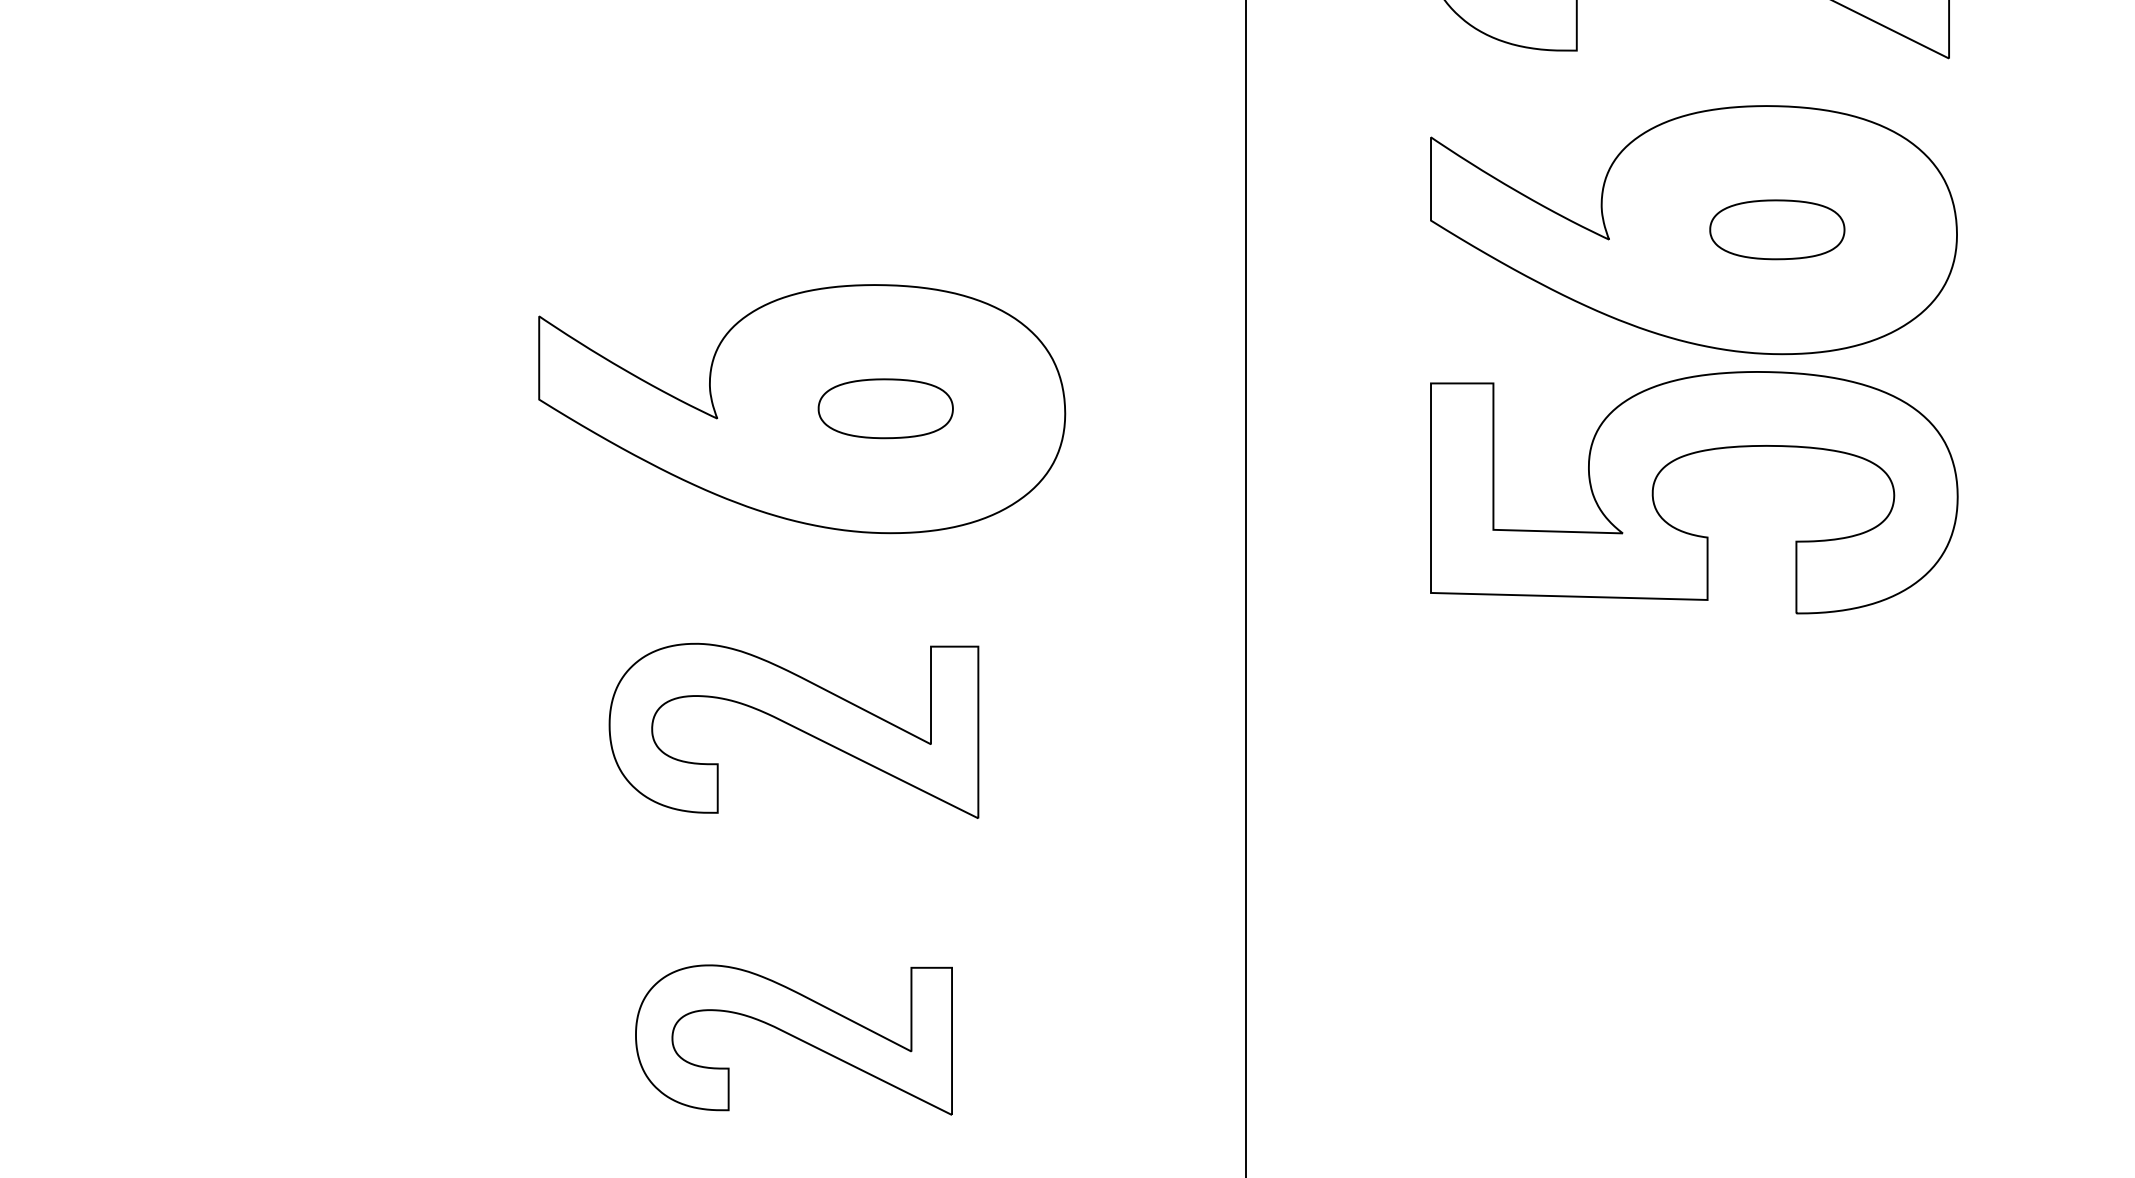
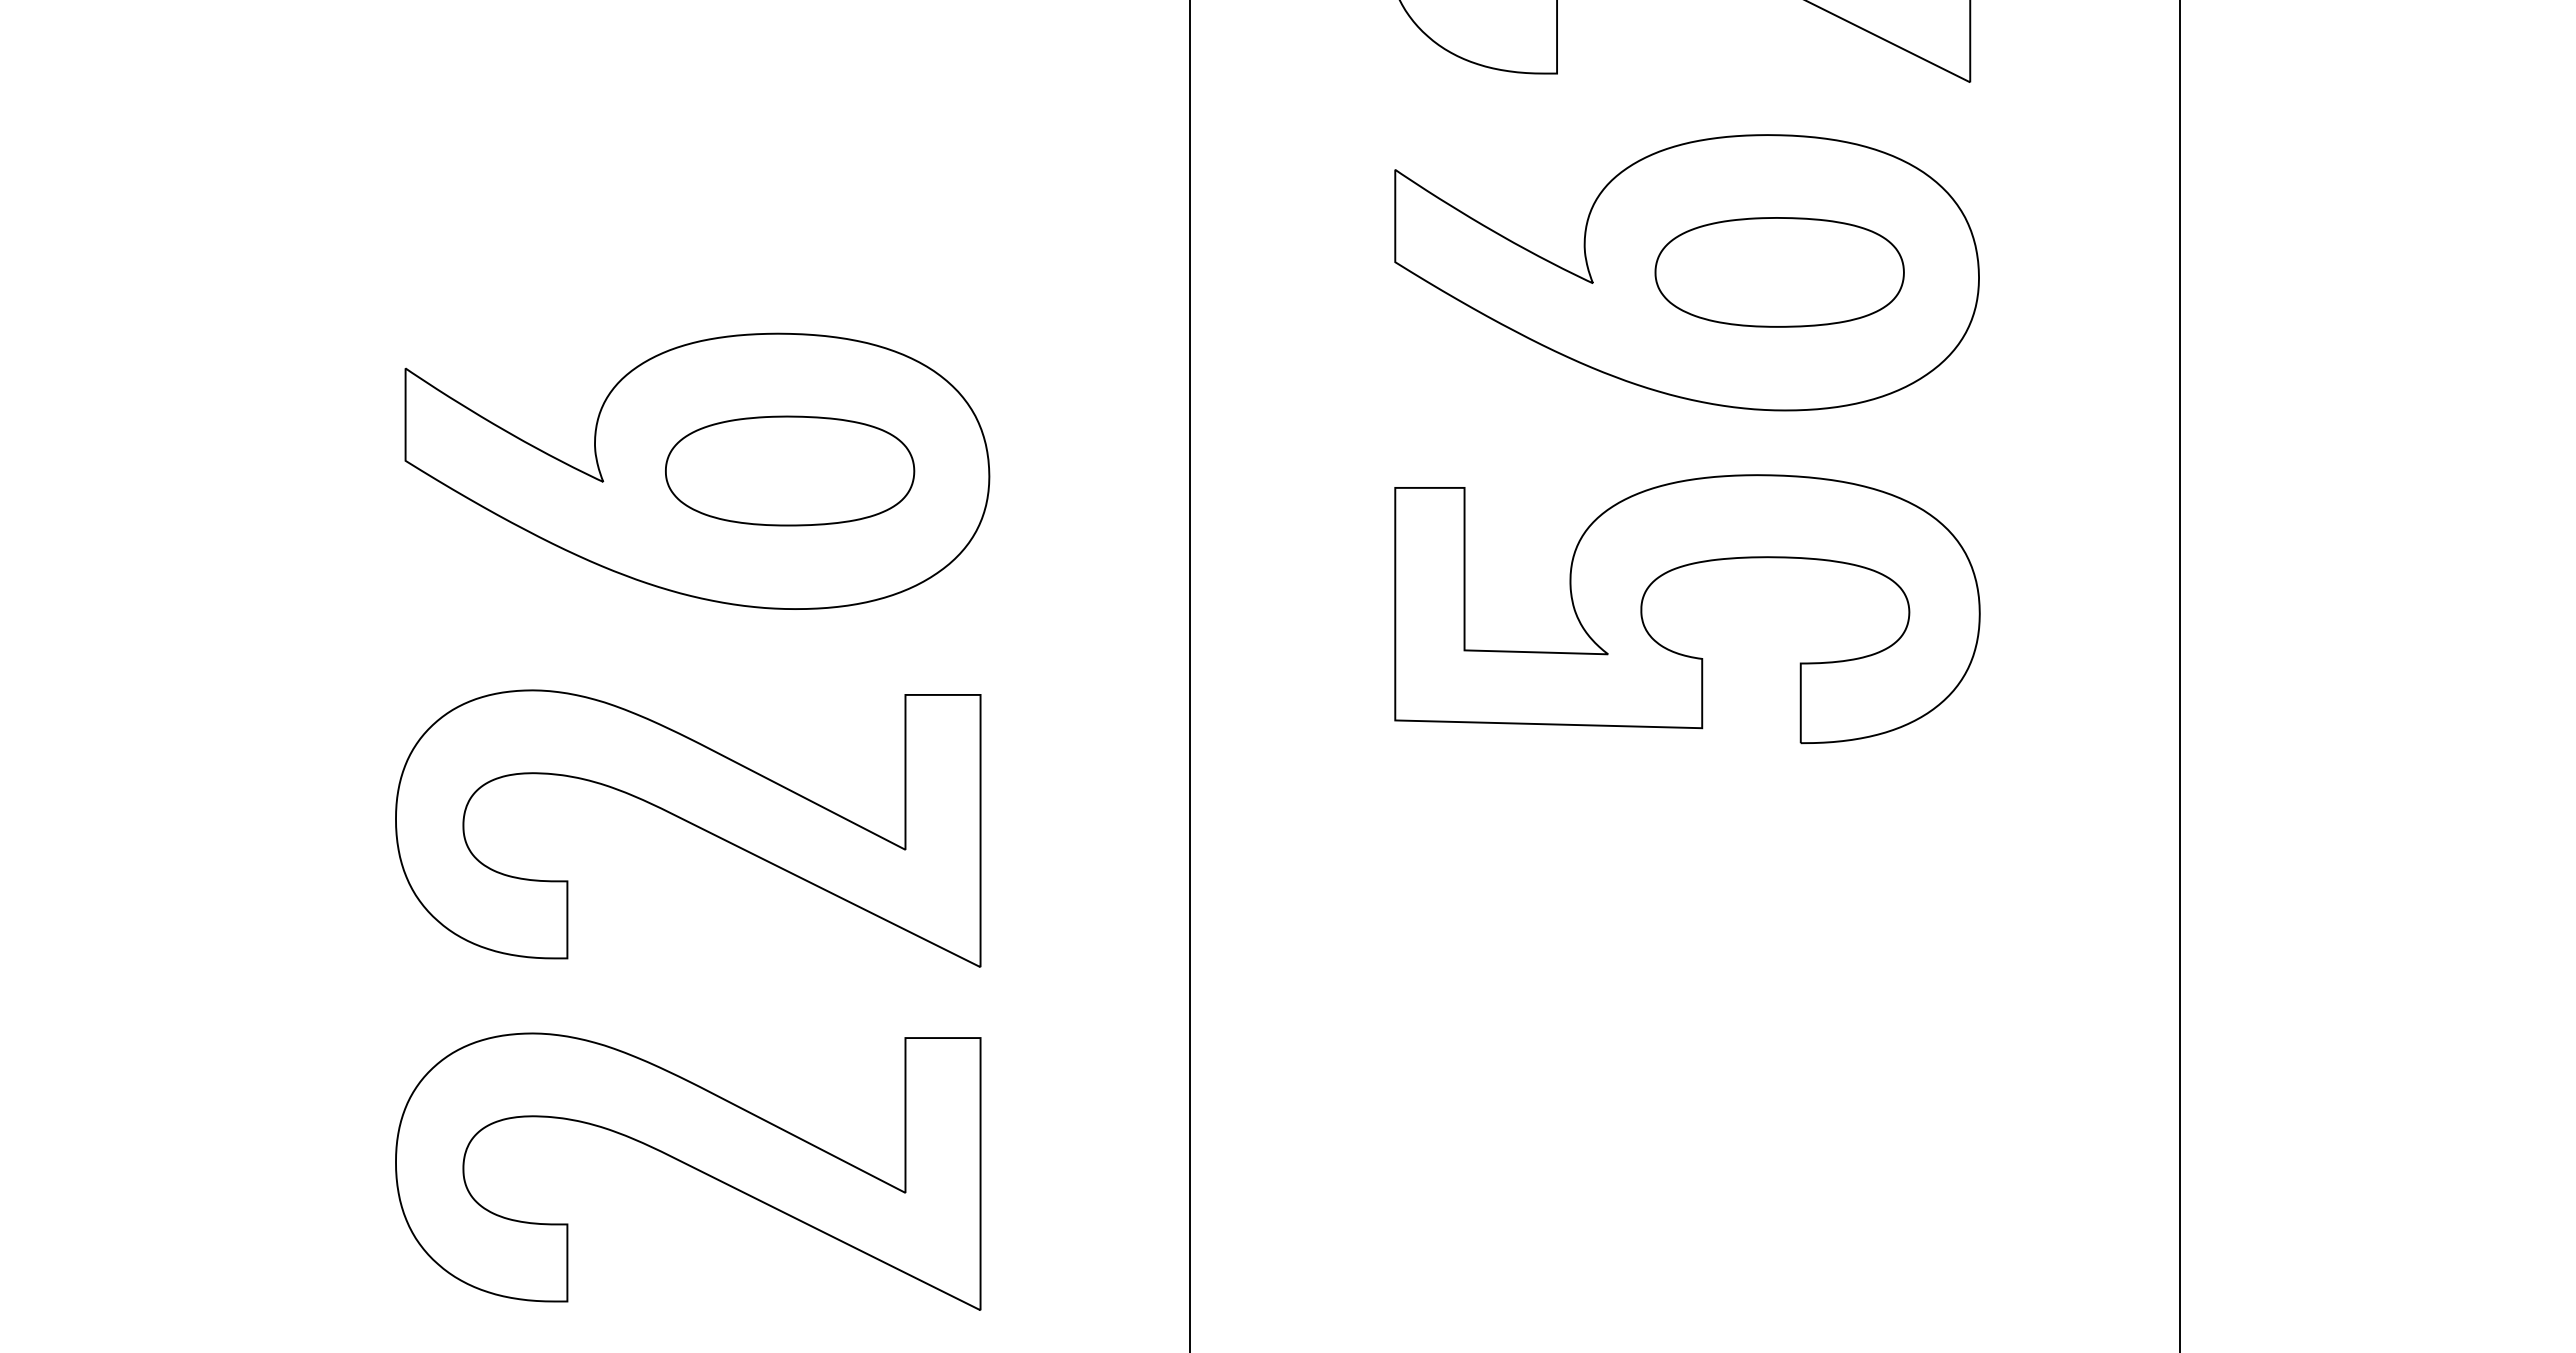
part: (1777, 229) -> (1779, 272), size x1.67
part: (886, 408) -> (790, 470), size x1.67
part: (1682, 457) -> (1674, 570), moved
part: (794, 730) -> (688, 828), size x1.43
part: (794, 1039) -> (688, 1171), size x1.67

